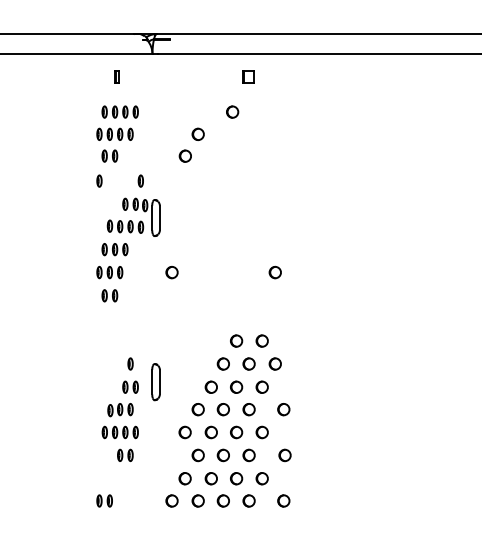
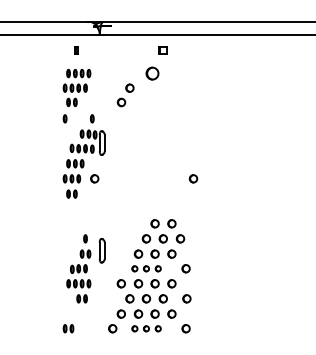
part: (232, 112) -> (152, 73), size x1.6
part: (171, 272) -> (94, 178), moved
part: (275, 272) -> (193, 178), moved
part: (223, 409) -> (146, 268), size x0.7
part: (223, 500) -> (146, 328), size x0.7

